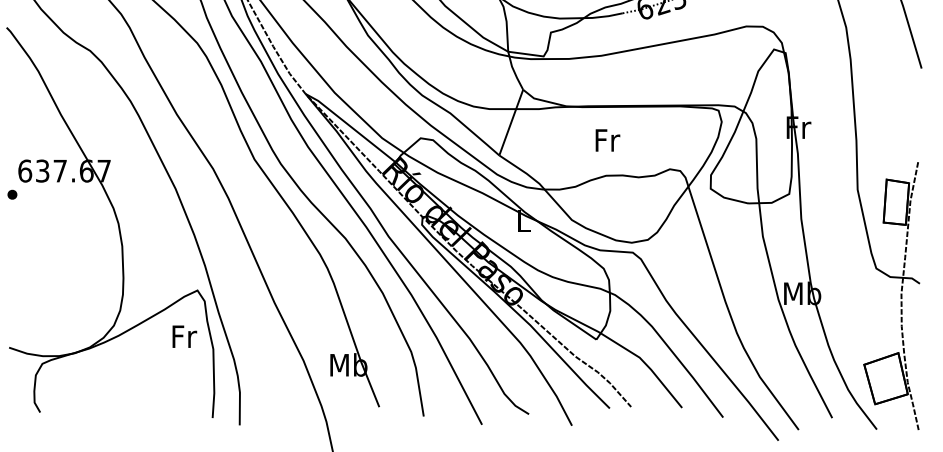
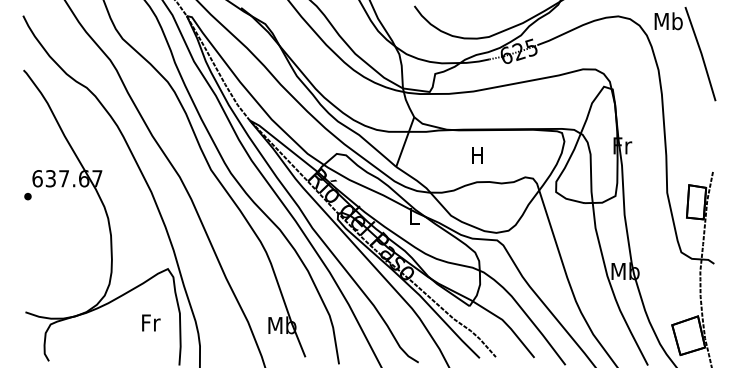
text: (608, 140) -> (478, 155), Fr -> H
text: (185, 336) -> (151, 322), moved

